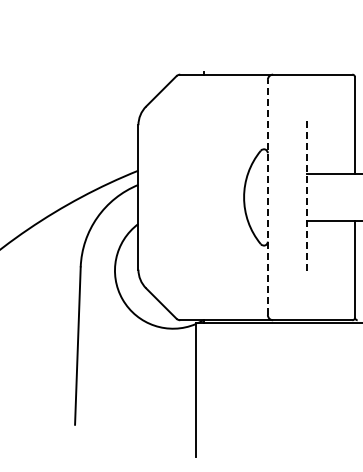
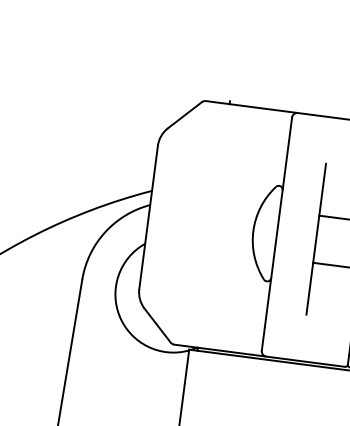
line: (267, 197) -> (276, 234), dashed -> solid
line: (307, 197) -> (316, 239), dashed -> solid

